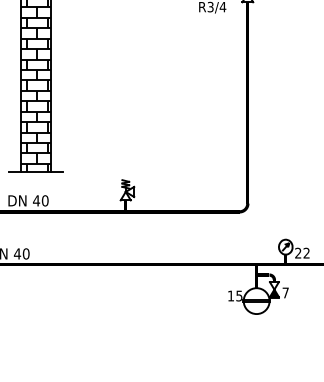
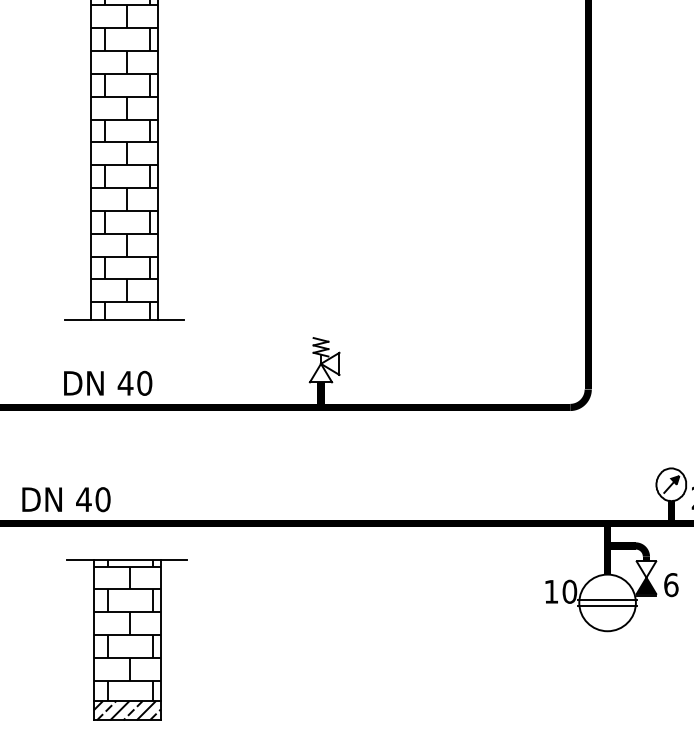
text: (285, 292) -> (670, 584), 7 -> 6
text: (239, 295) -> (570, 590), 15 -> 10
part: (37, 317) -> (127, 638), added

